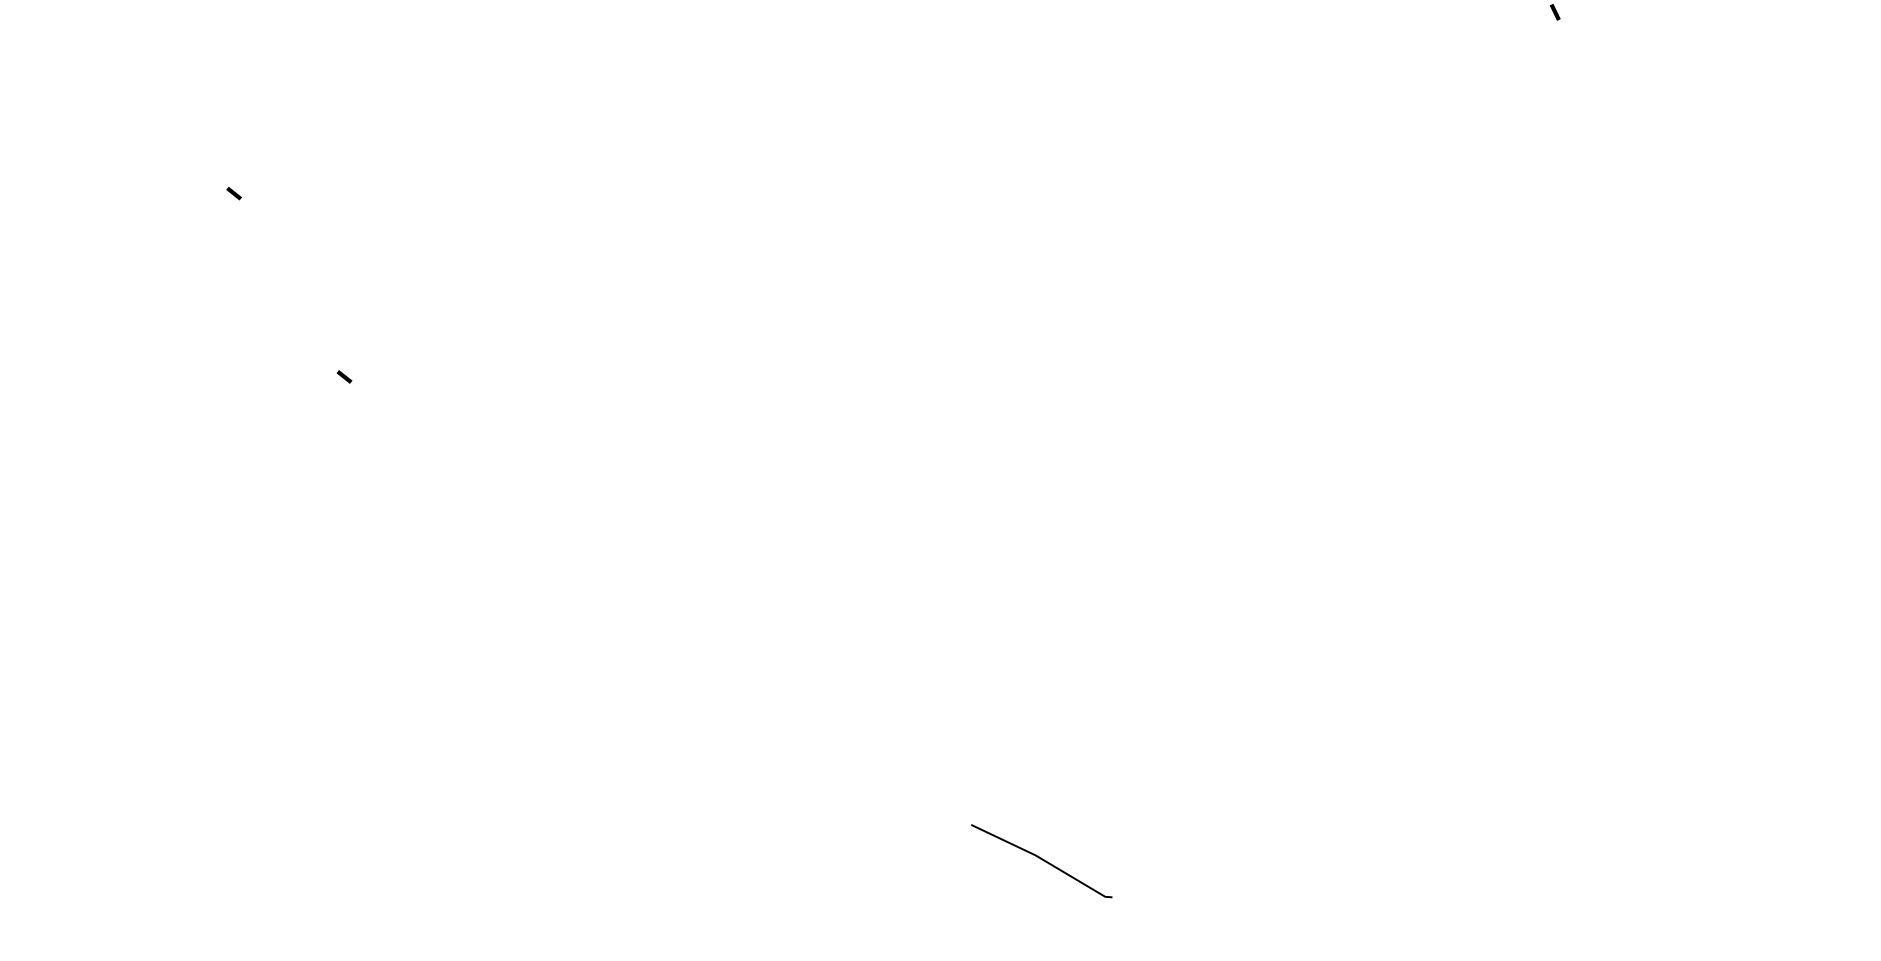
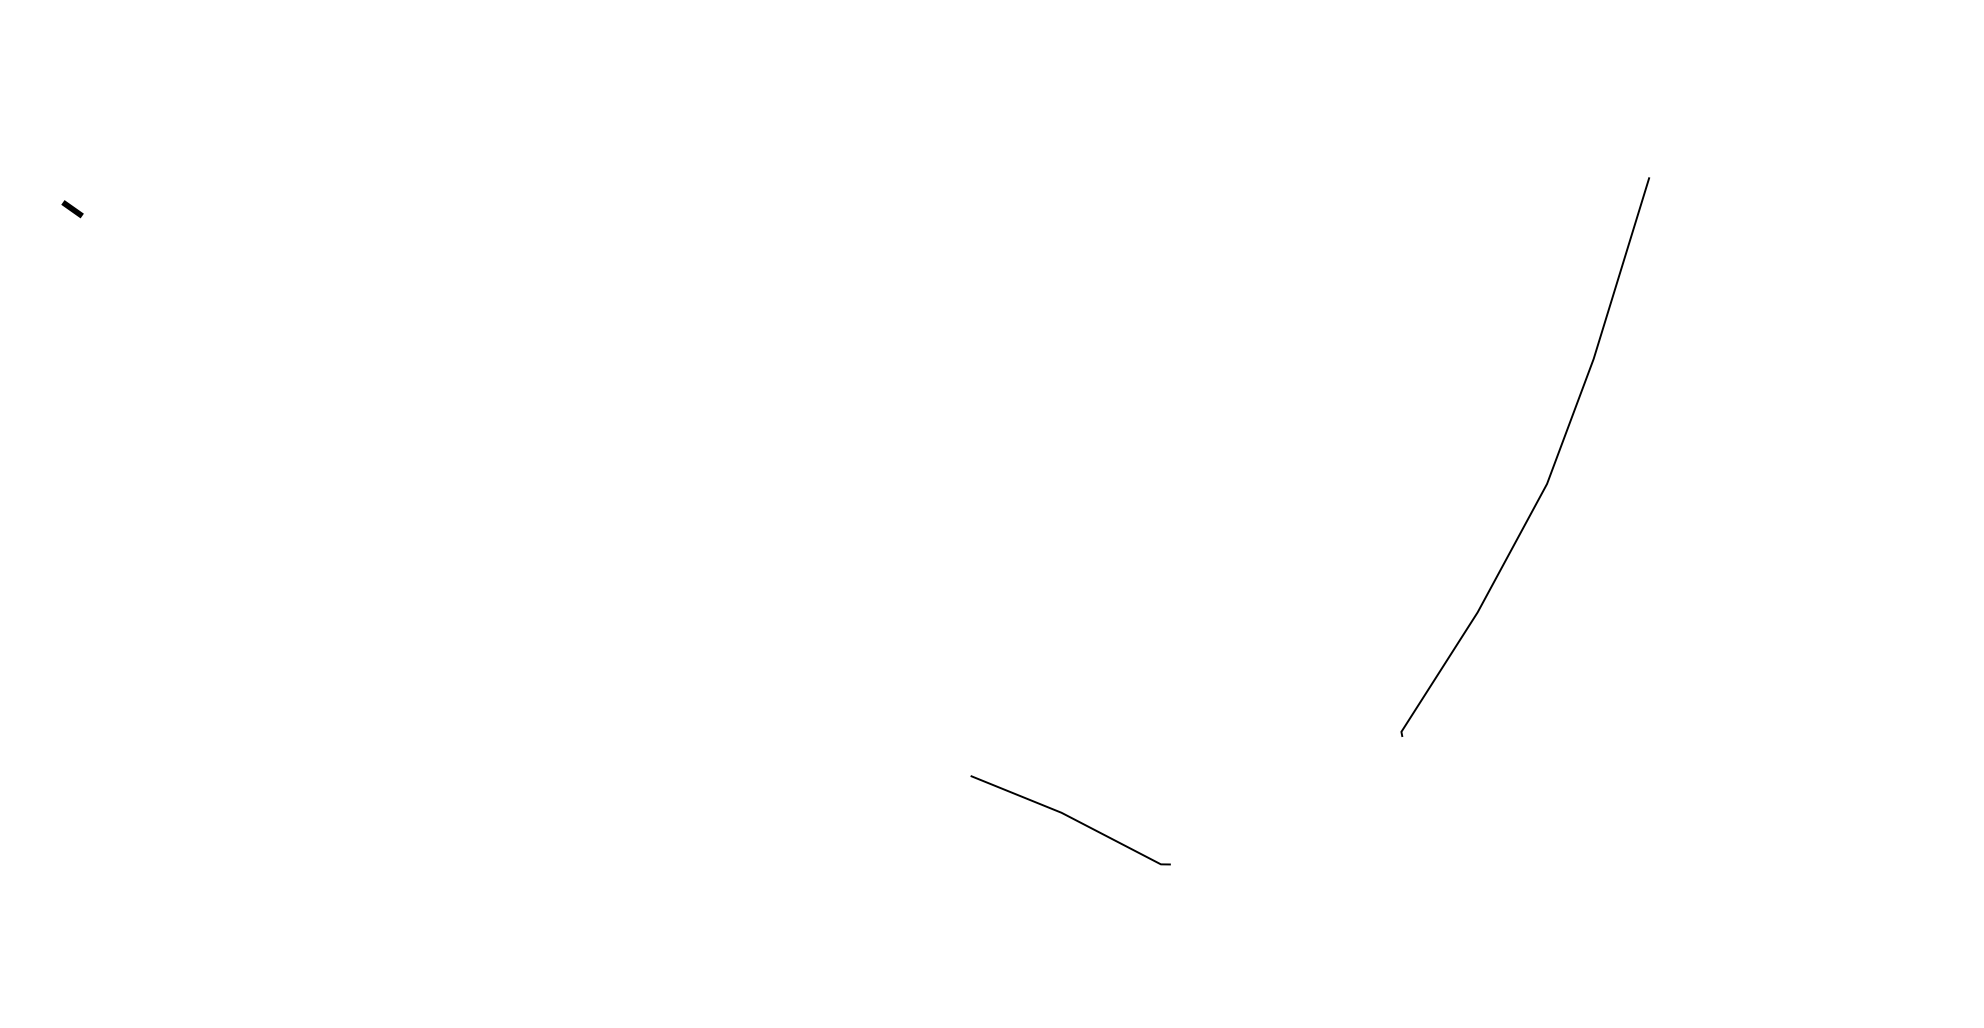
curve: (1404, 626) -> (1551, 468), added

